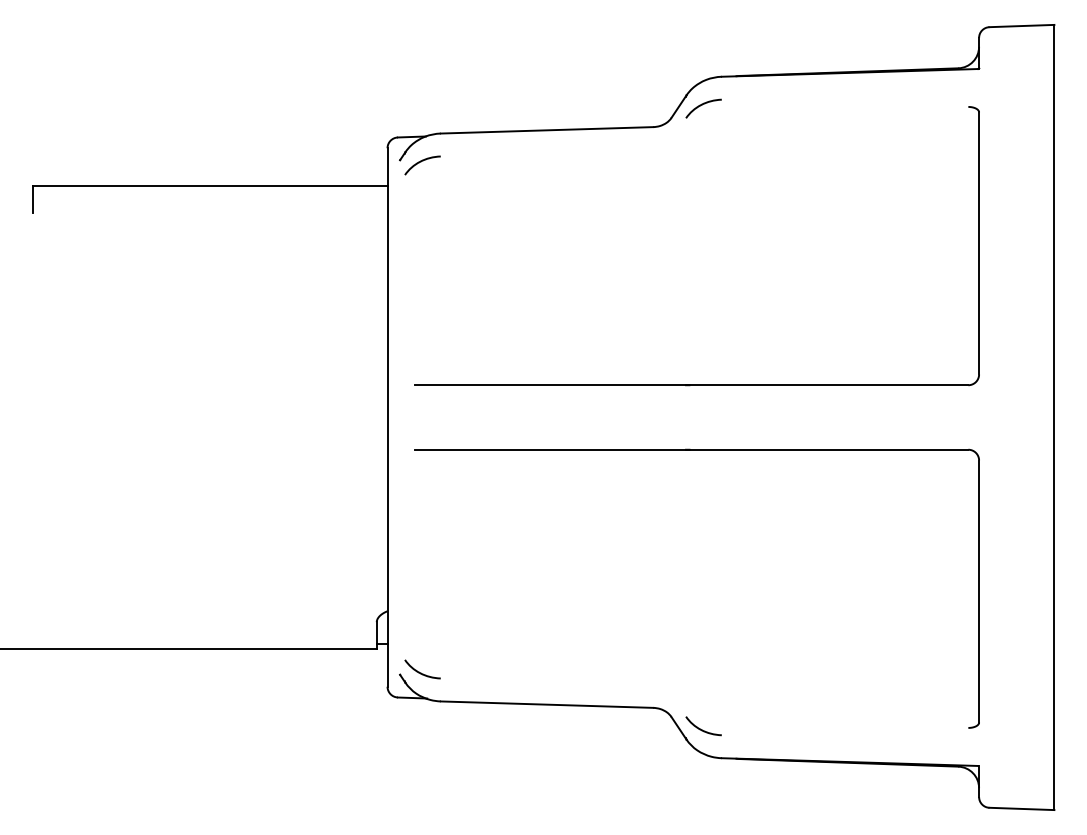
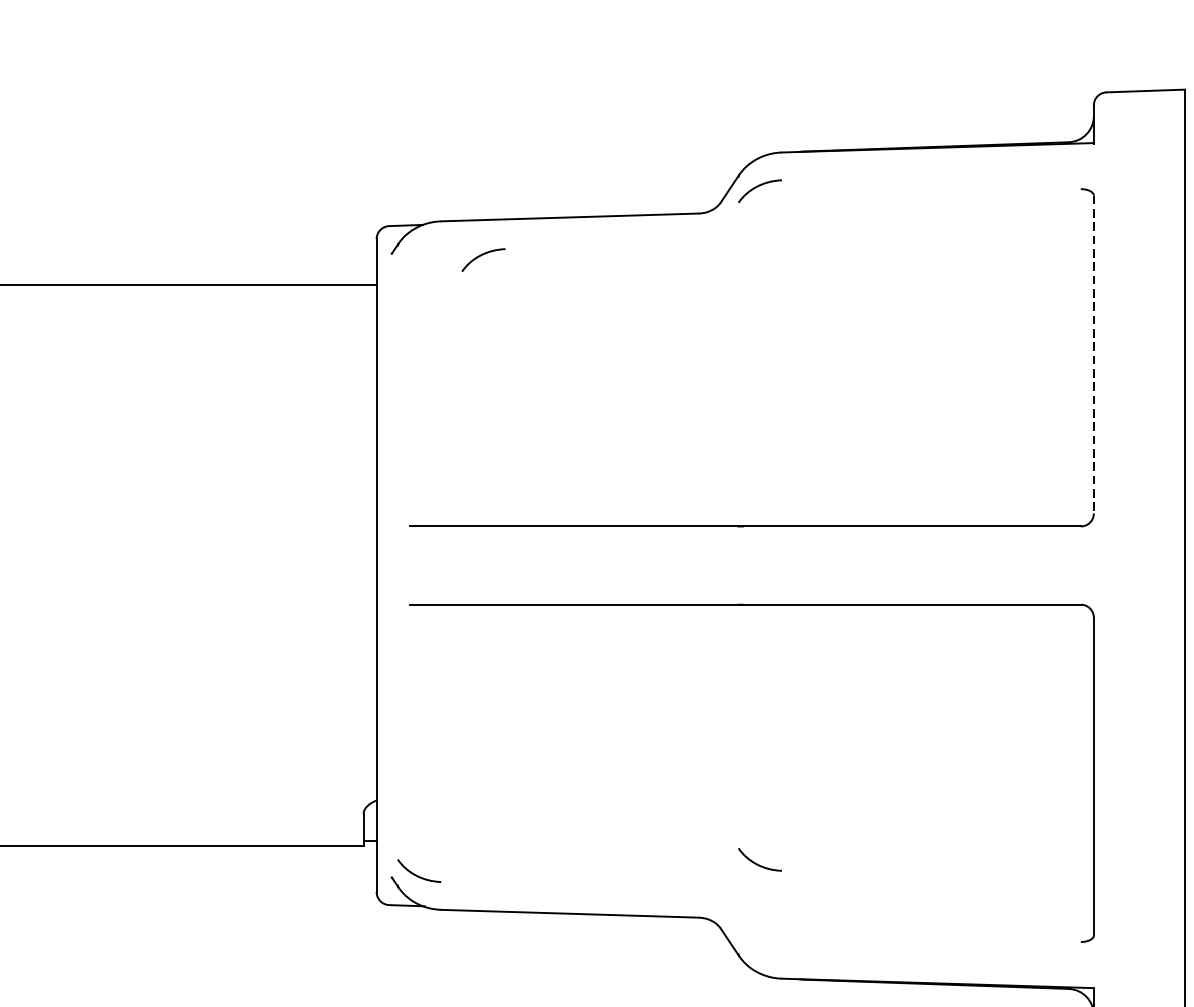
curve: (421, 162) -> (482, 256), moved
line: (979, 243) -> (1094, 354), solid -> dashed
curve: (702, 729) -> (758, 863), moved

